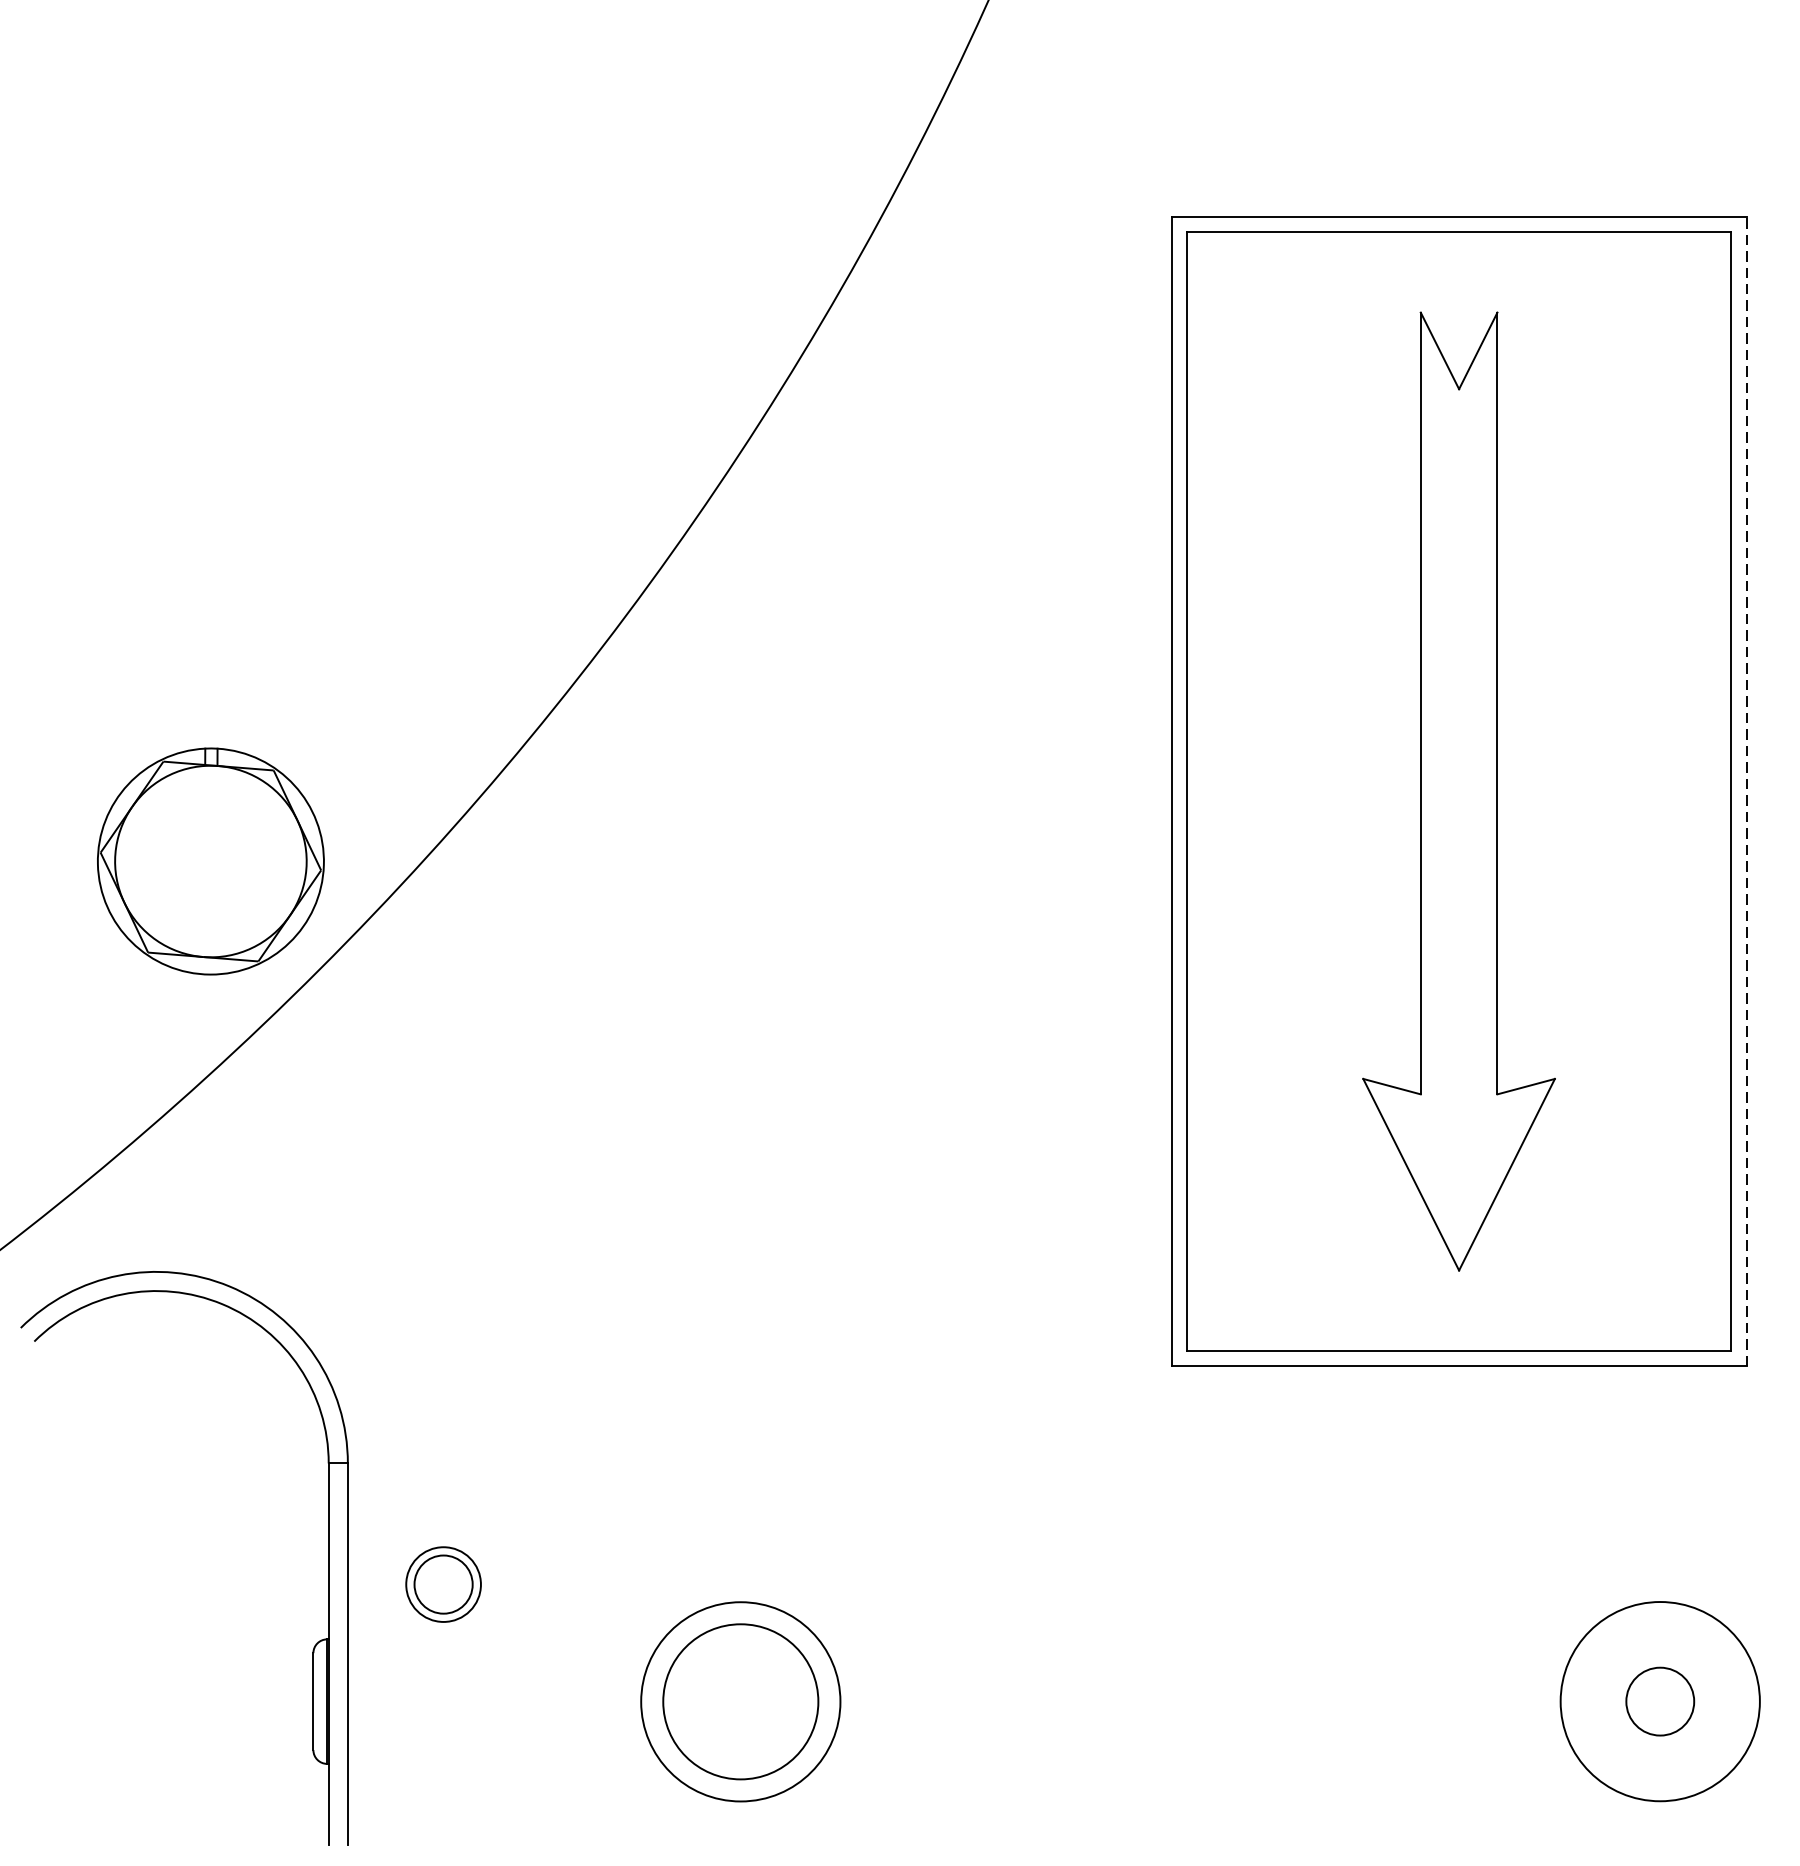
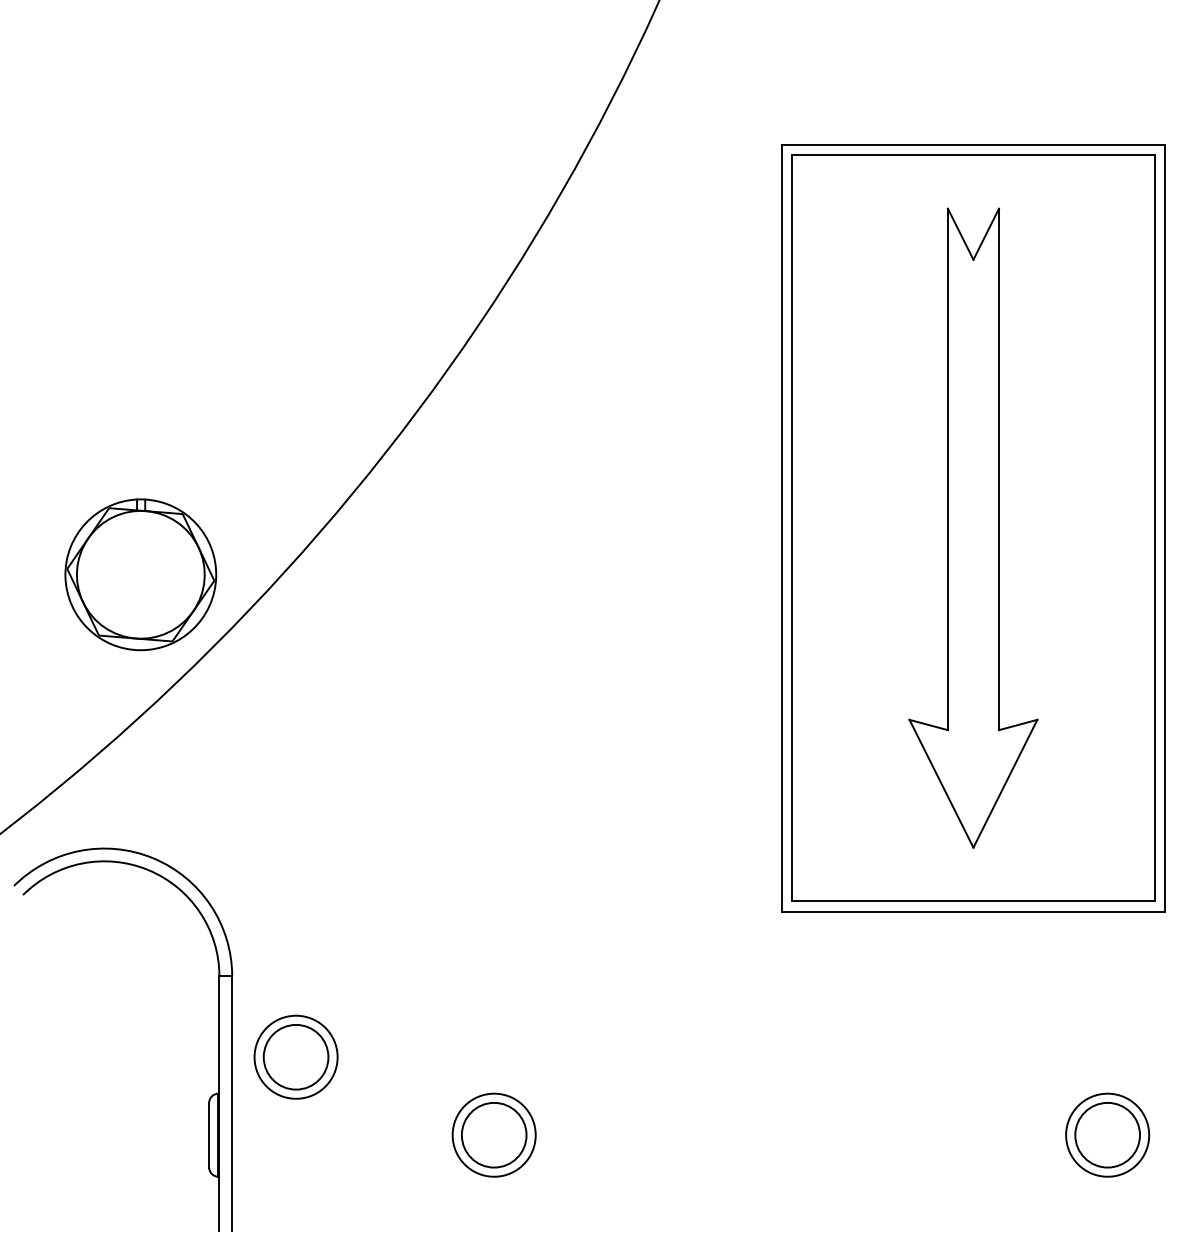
line: (1746, 790) -> (1165, 527), dashed -> solid
part: (442, 1583) -> (295, 1056), size x1.67
part: (739, 1700) -> (493, 1134), size x0.62
circle: (1660, 1700) -> (1107, 1134), size x0.62
circle: (1660, 1700) -> (1107, 1134), size x1.43

